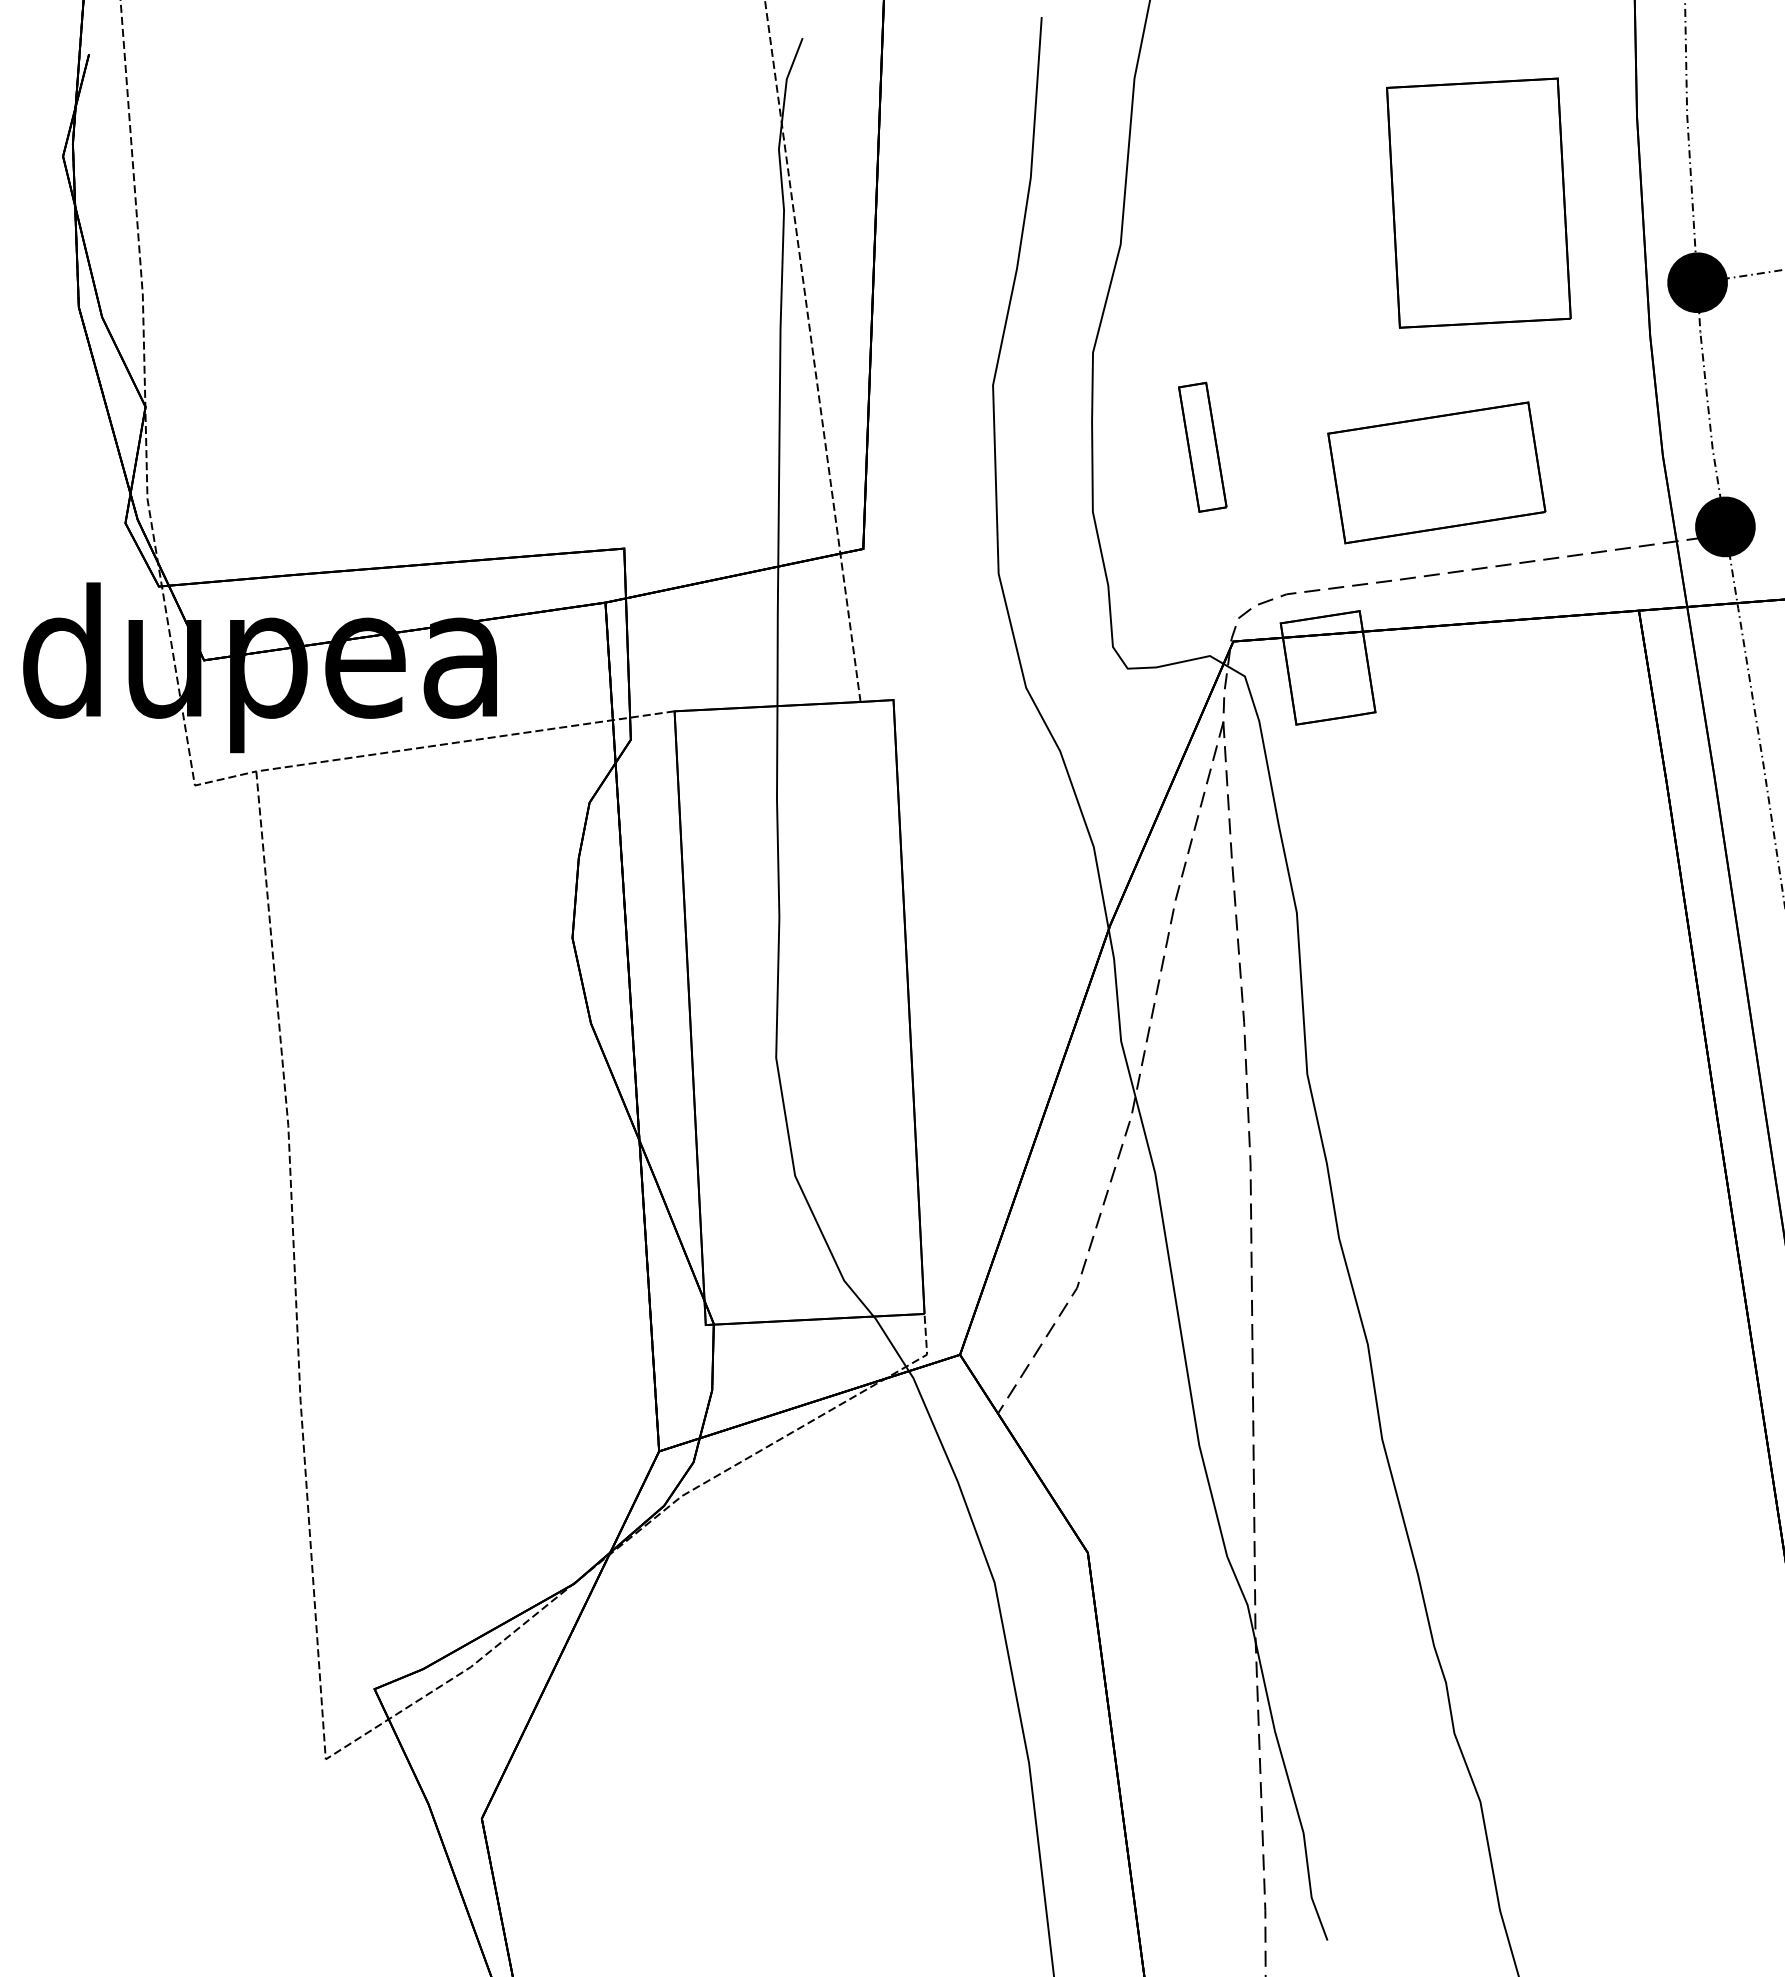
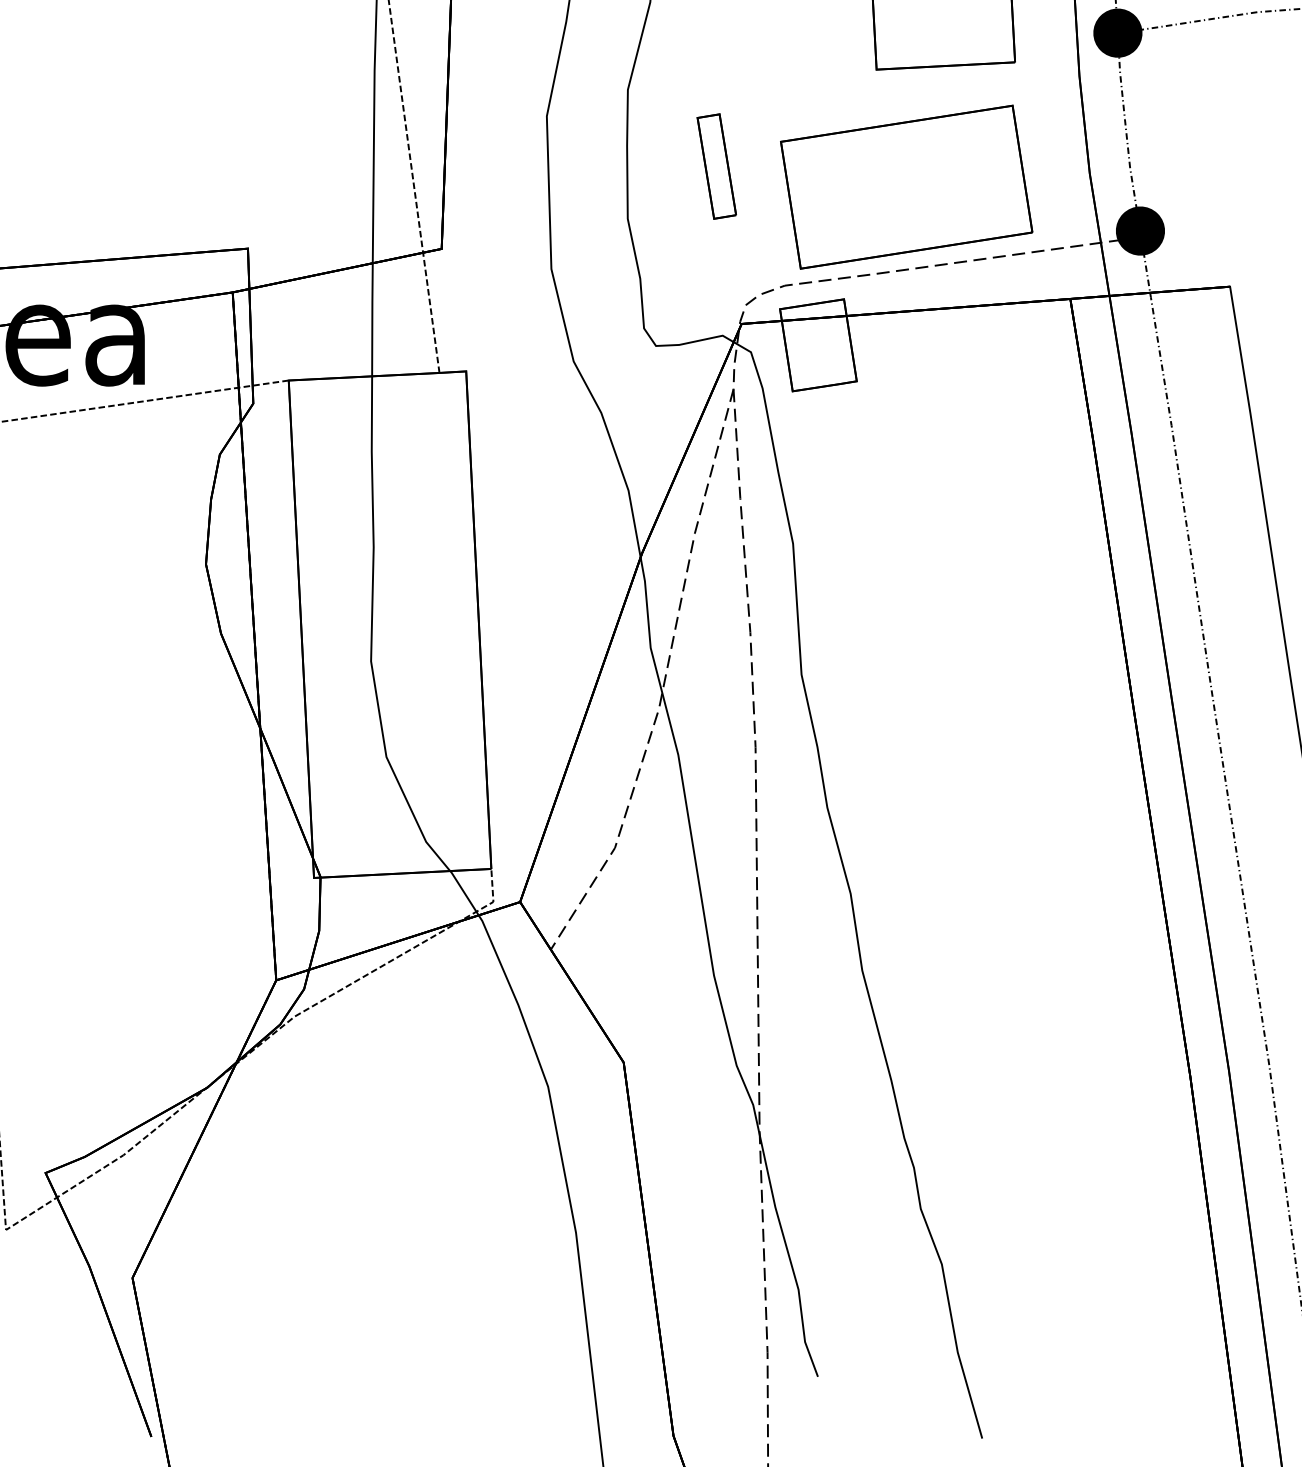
part: (1436, 472) -> (906, 186), size x1.43

